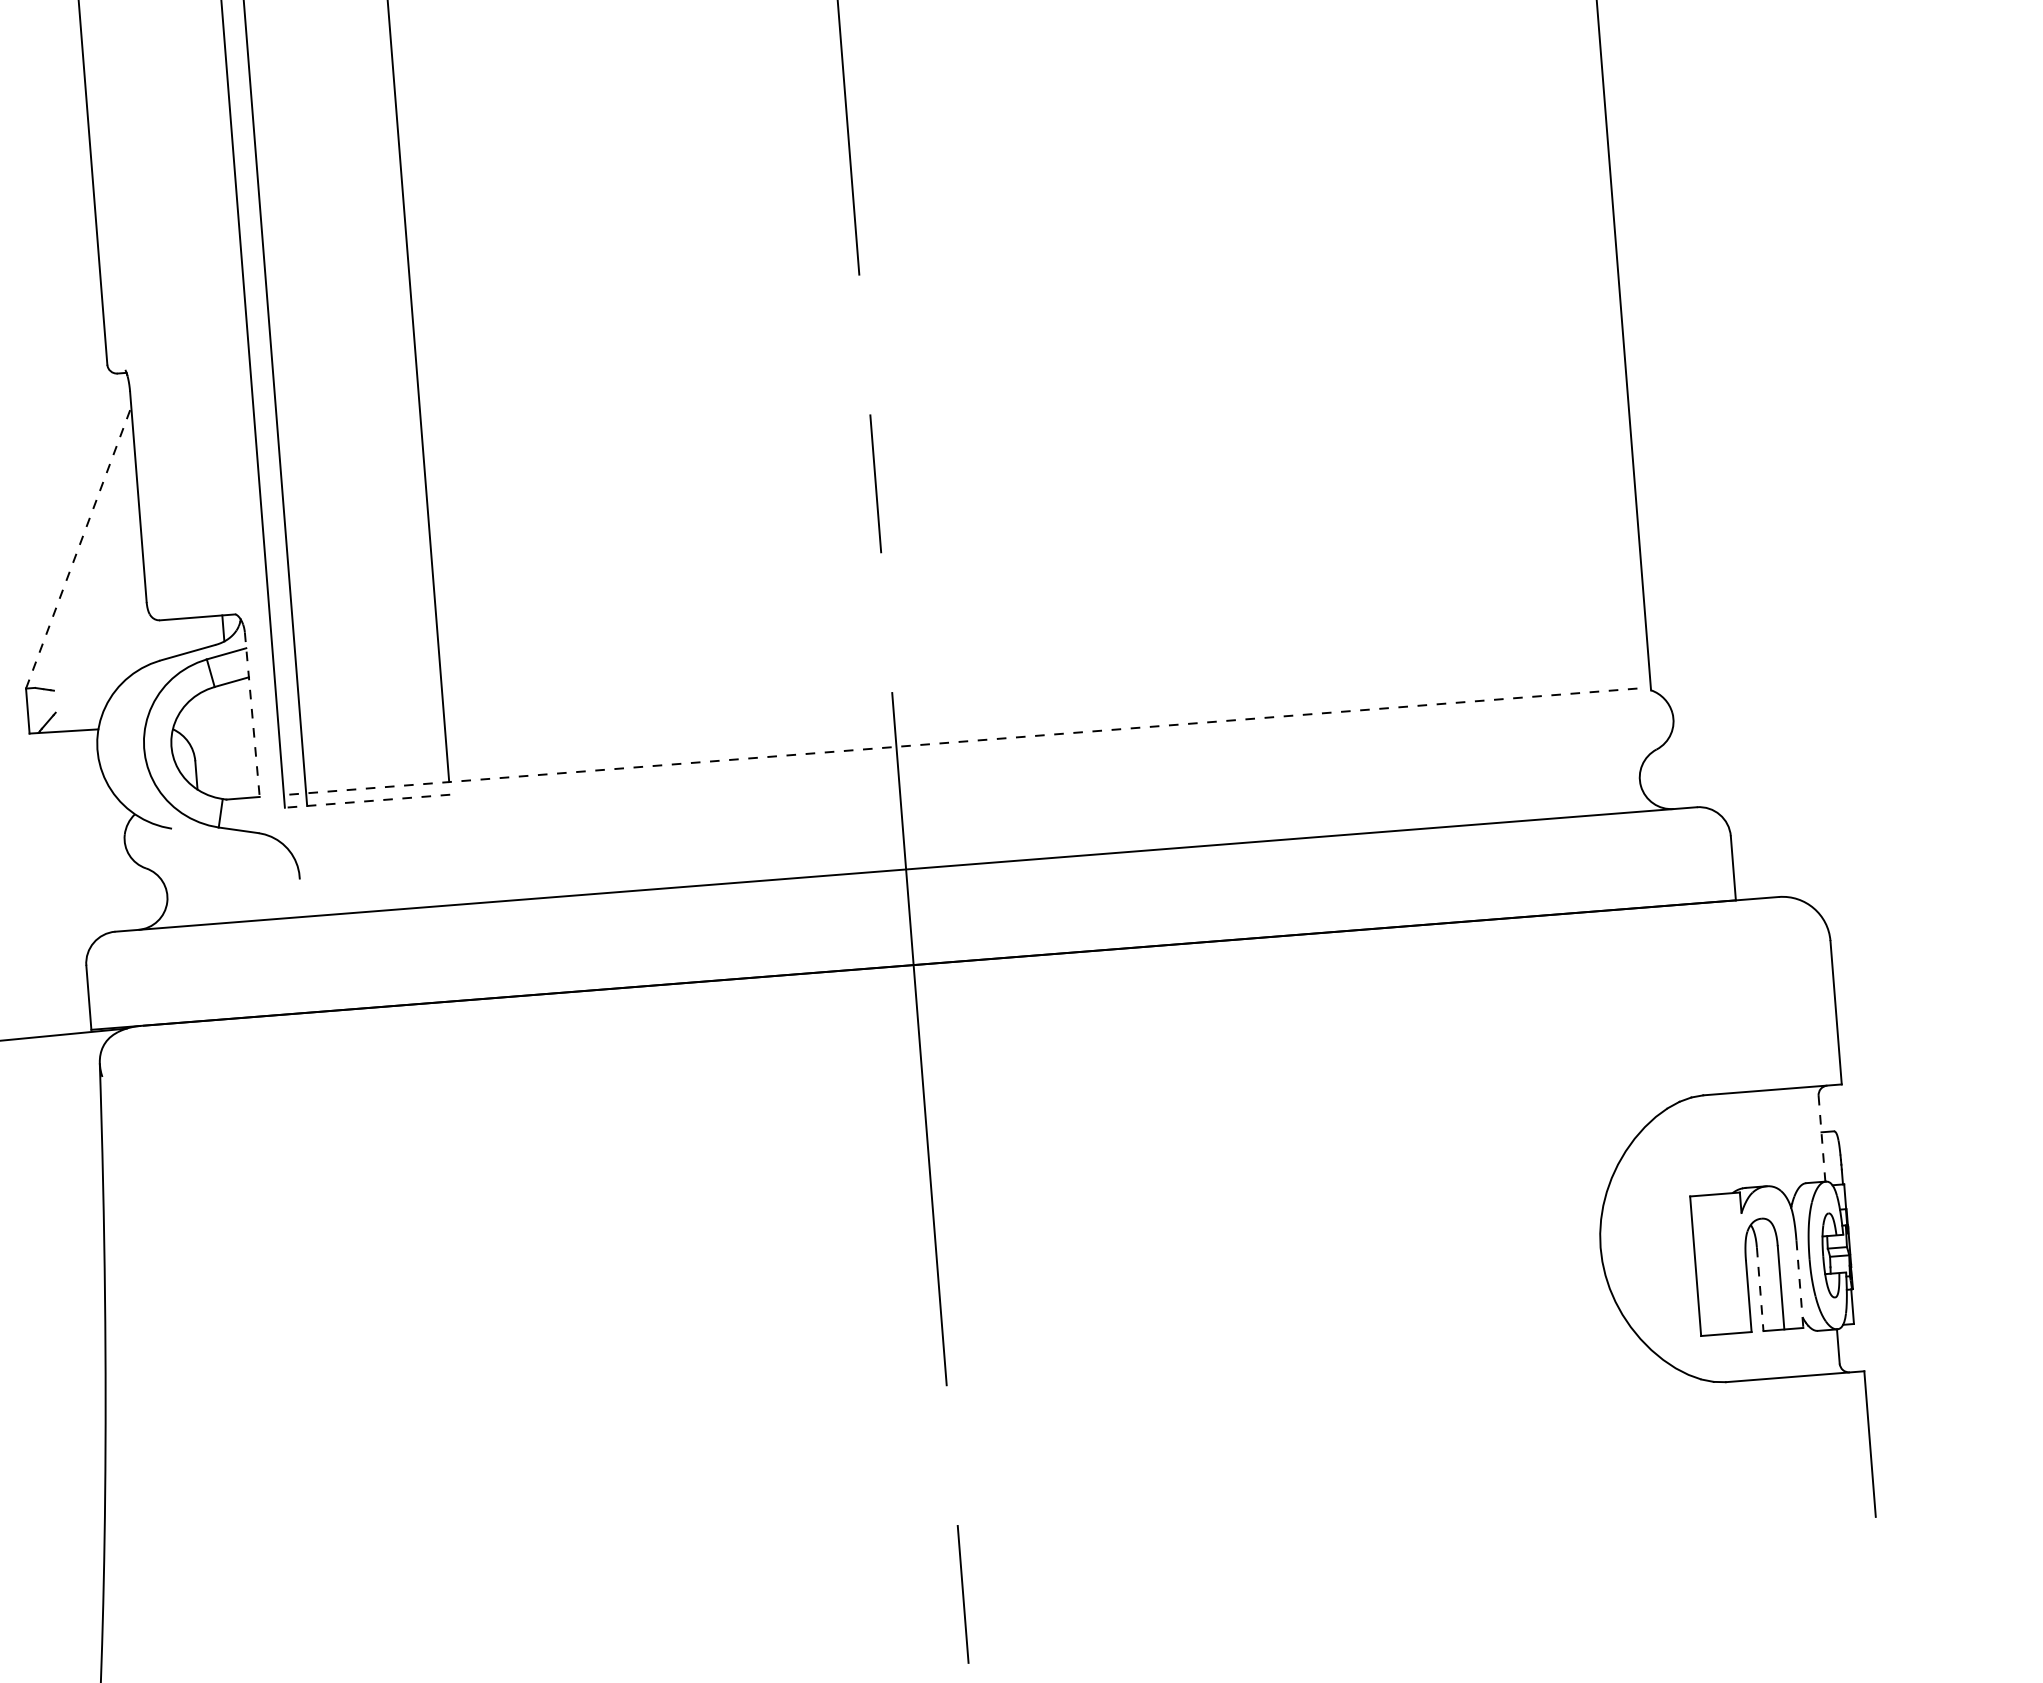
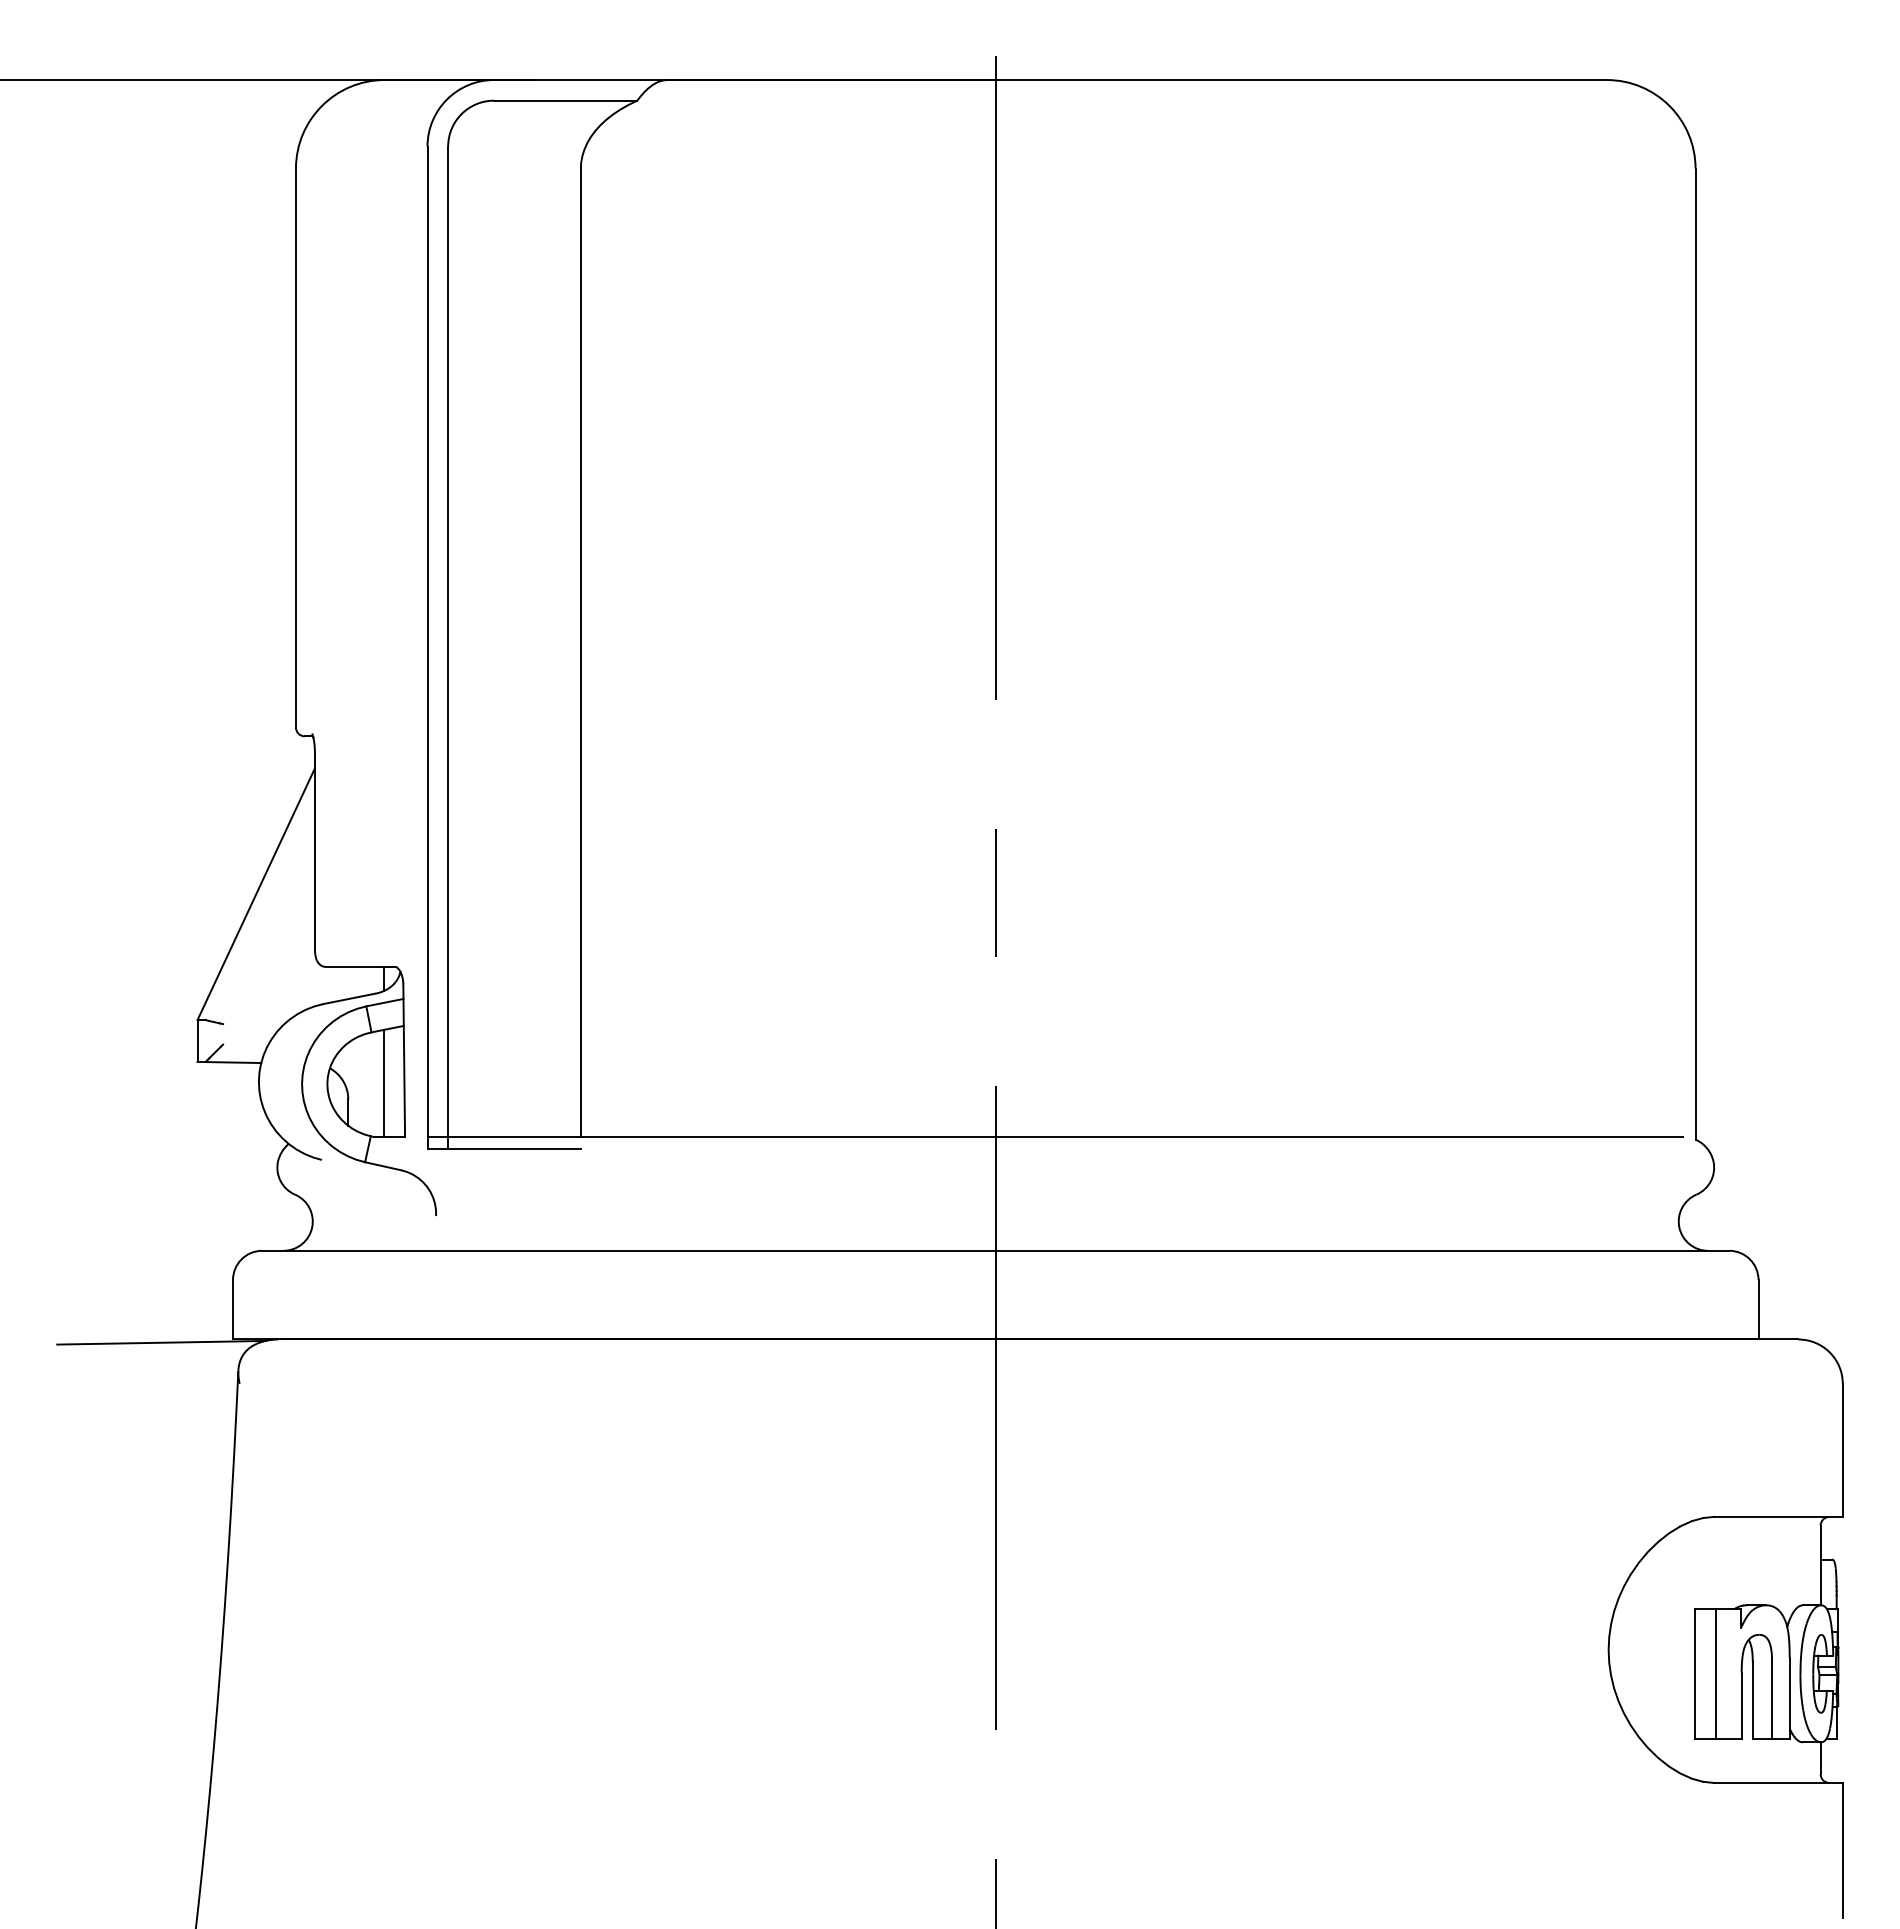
line: (78, 548) -> (256, 894), dashed -> solid
line: (252, 715) -> (404, 1061), dashed -> solid
line: (231, 741) -> (383, 1083), added
line: (960, 742) -> (1055, 1137), dashed -> solid
line: (367, 800) -> (504, 1148), dashed -> solid
line: (1821, 1138) -> (1820, 1565), dashed -> solid
line: (1717, 1264) -> (1715, 1673), added
line: (1799, 1284) -> (1789, 1698), dashed -> solid
line: (1759, 1288) -> (1752, 1699), dashed -> solid

